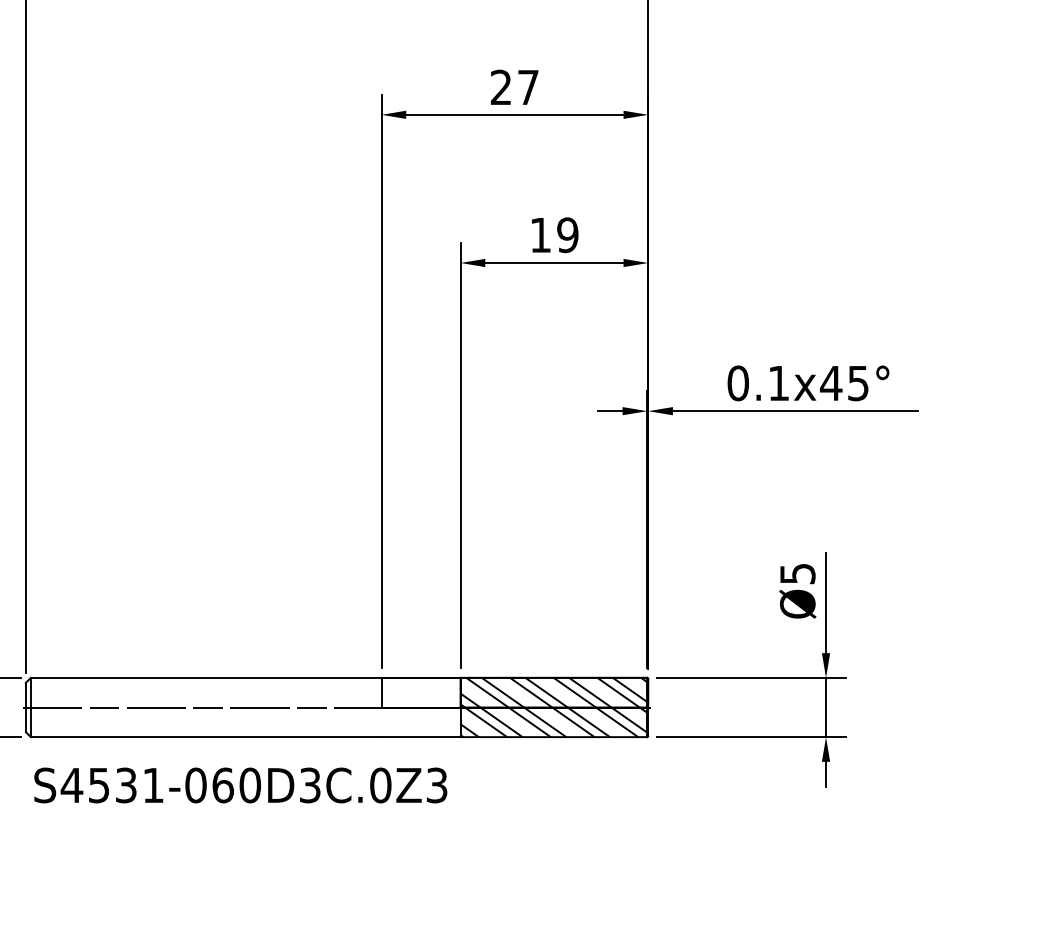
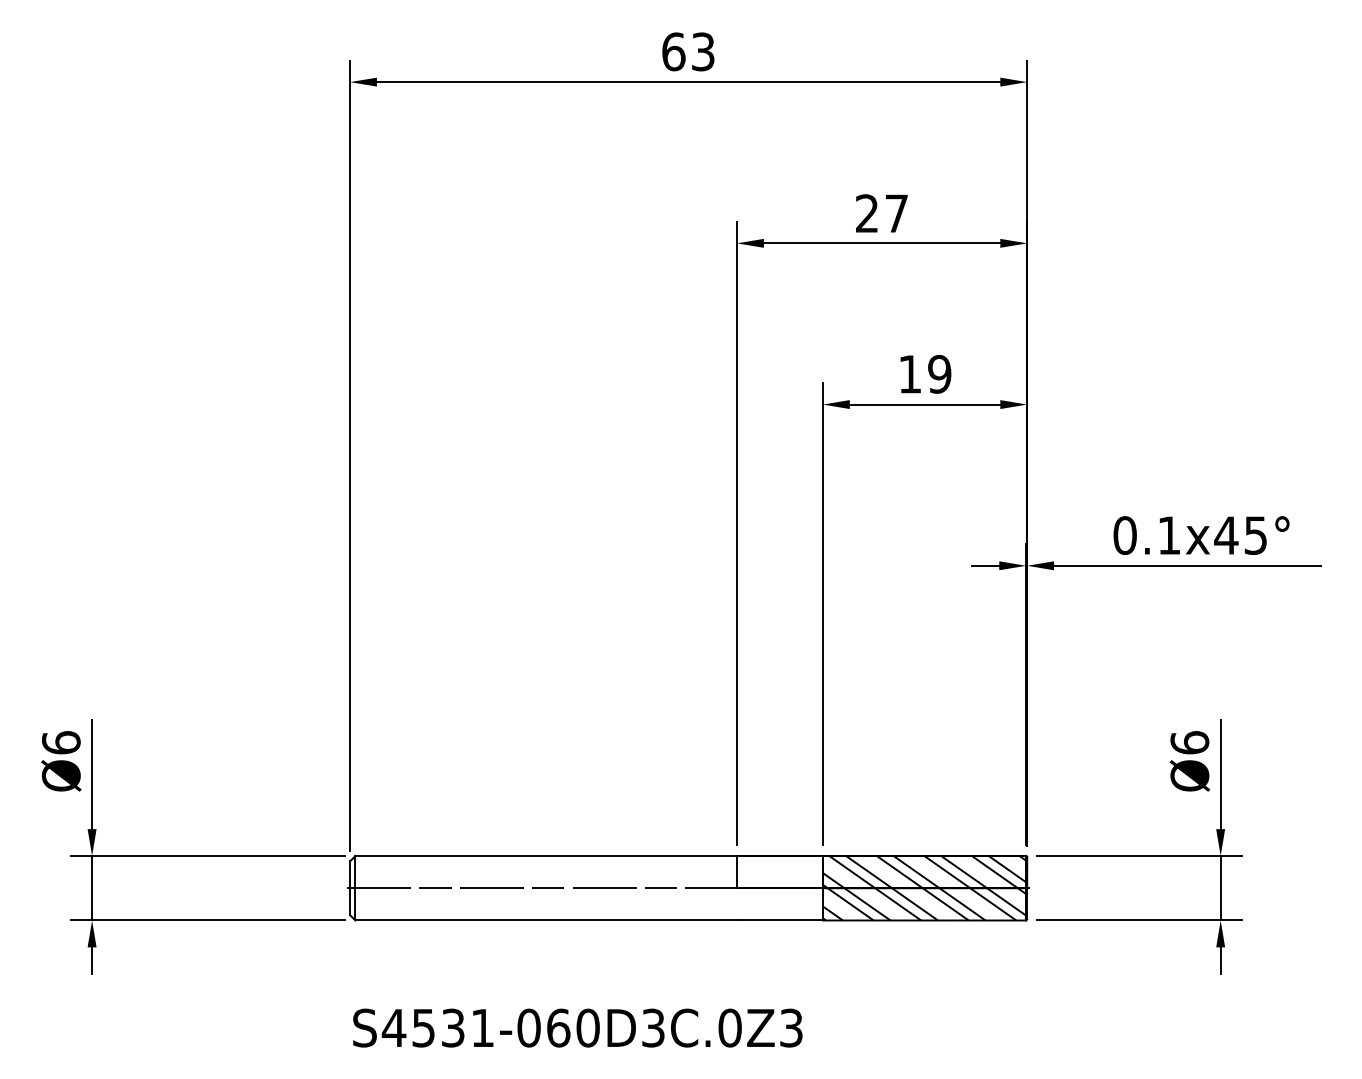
text: (797, 573) -> (1189, 742), Ø5 -> Ø6
text: (240, 784) -> (577, 1027), moved

